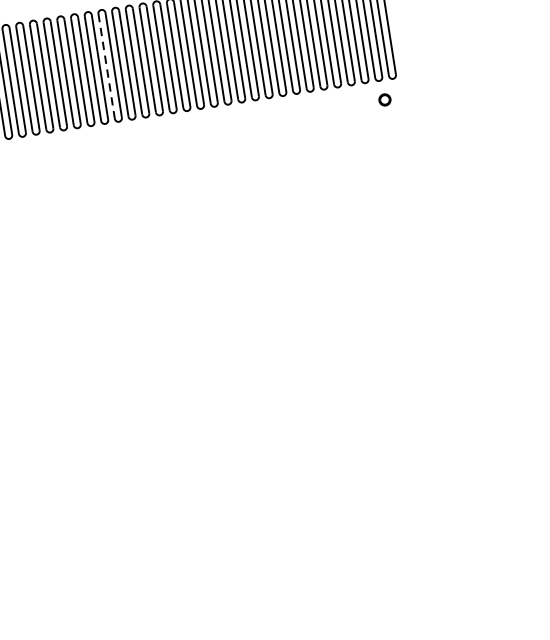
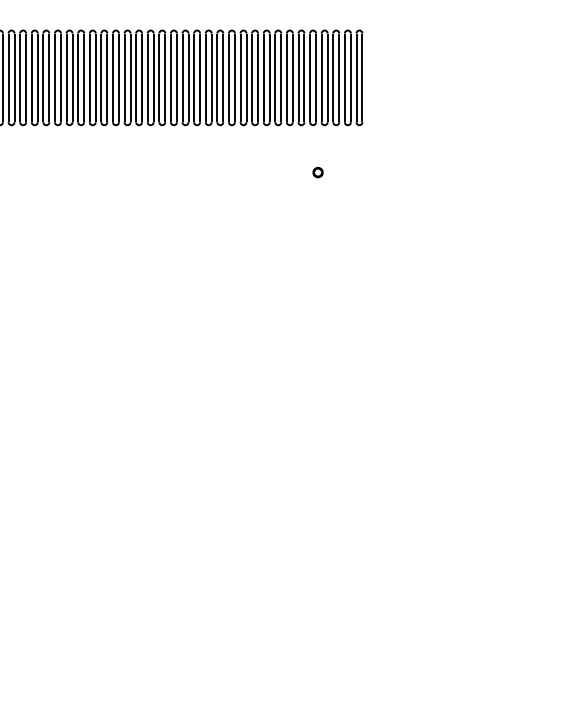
line: (106, 67) -> (124, 78), dashed -> solid
part: (384, 99) -> (317, 172), moved

